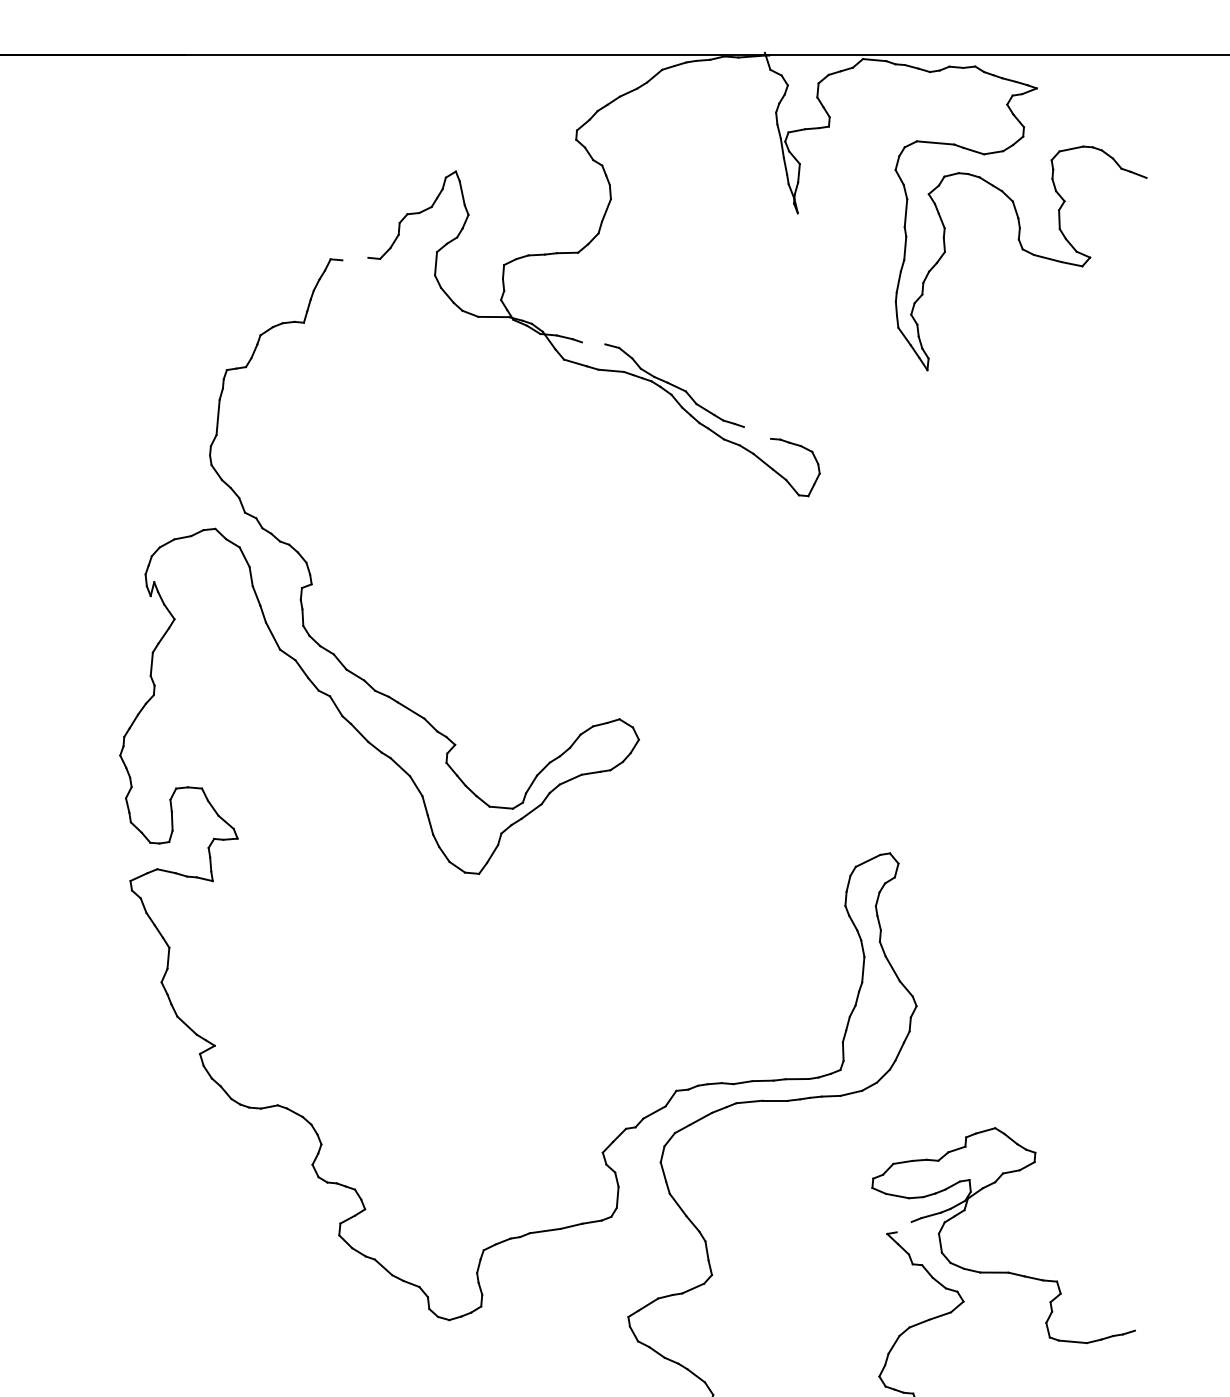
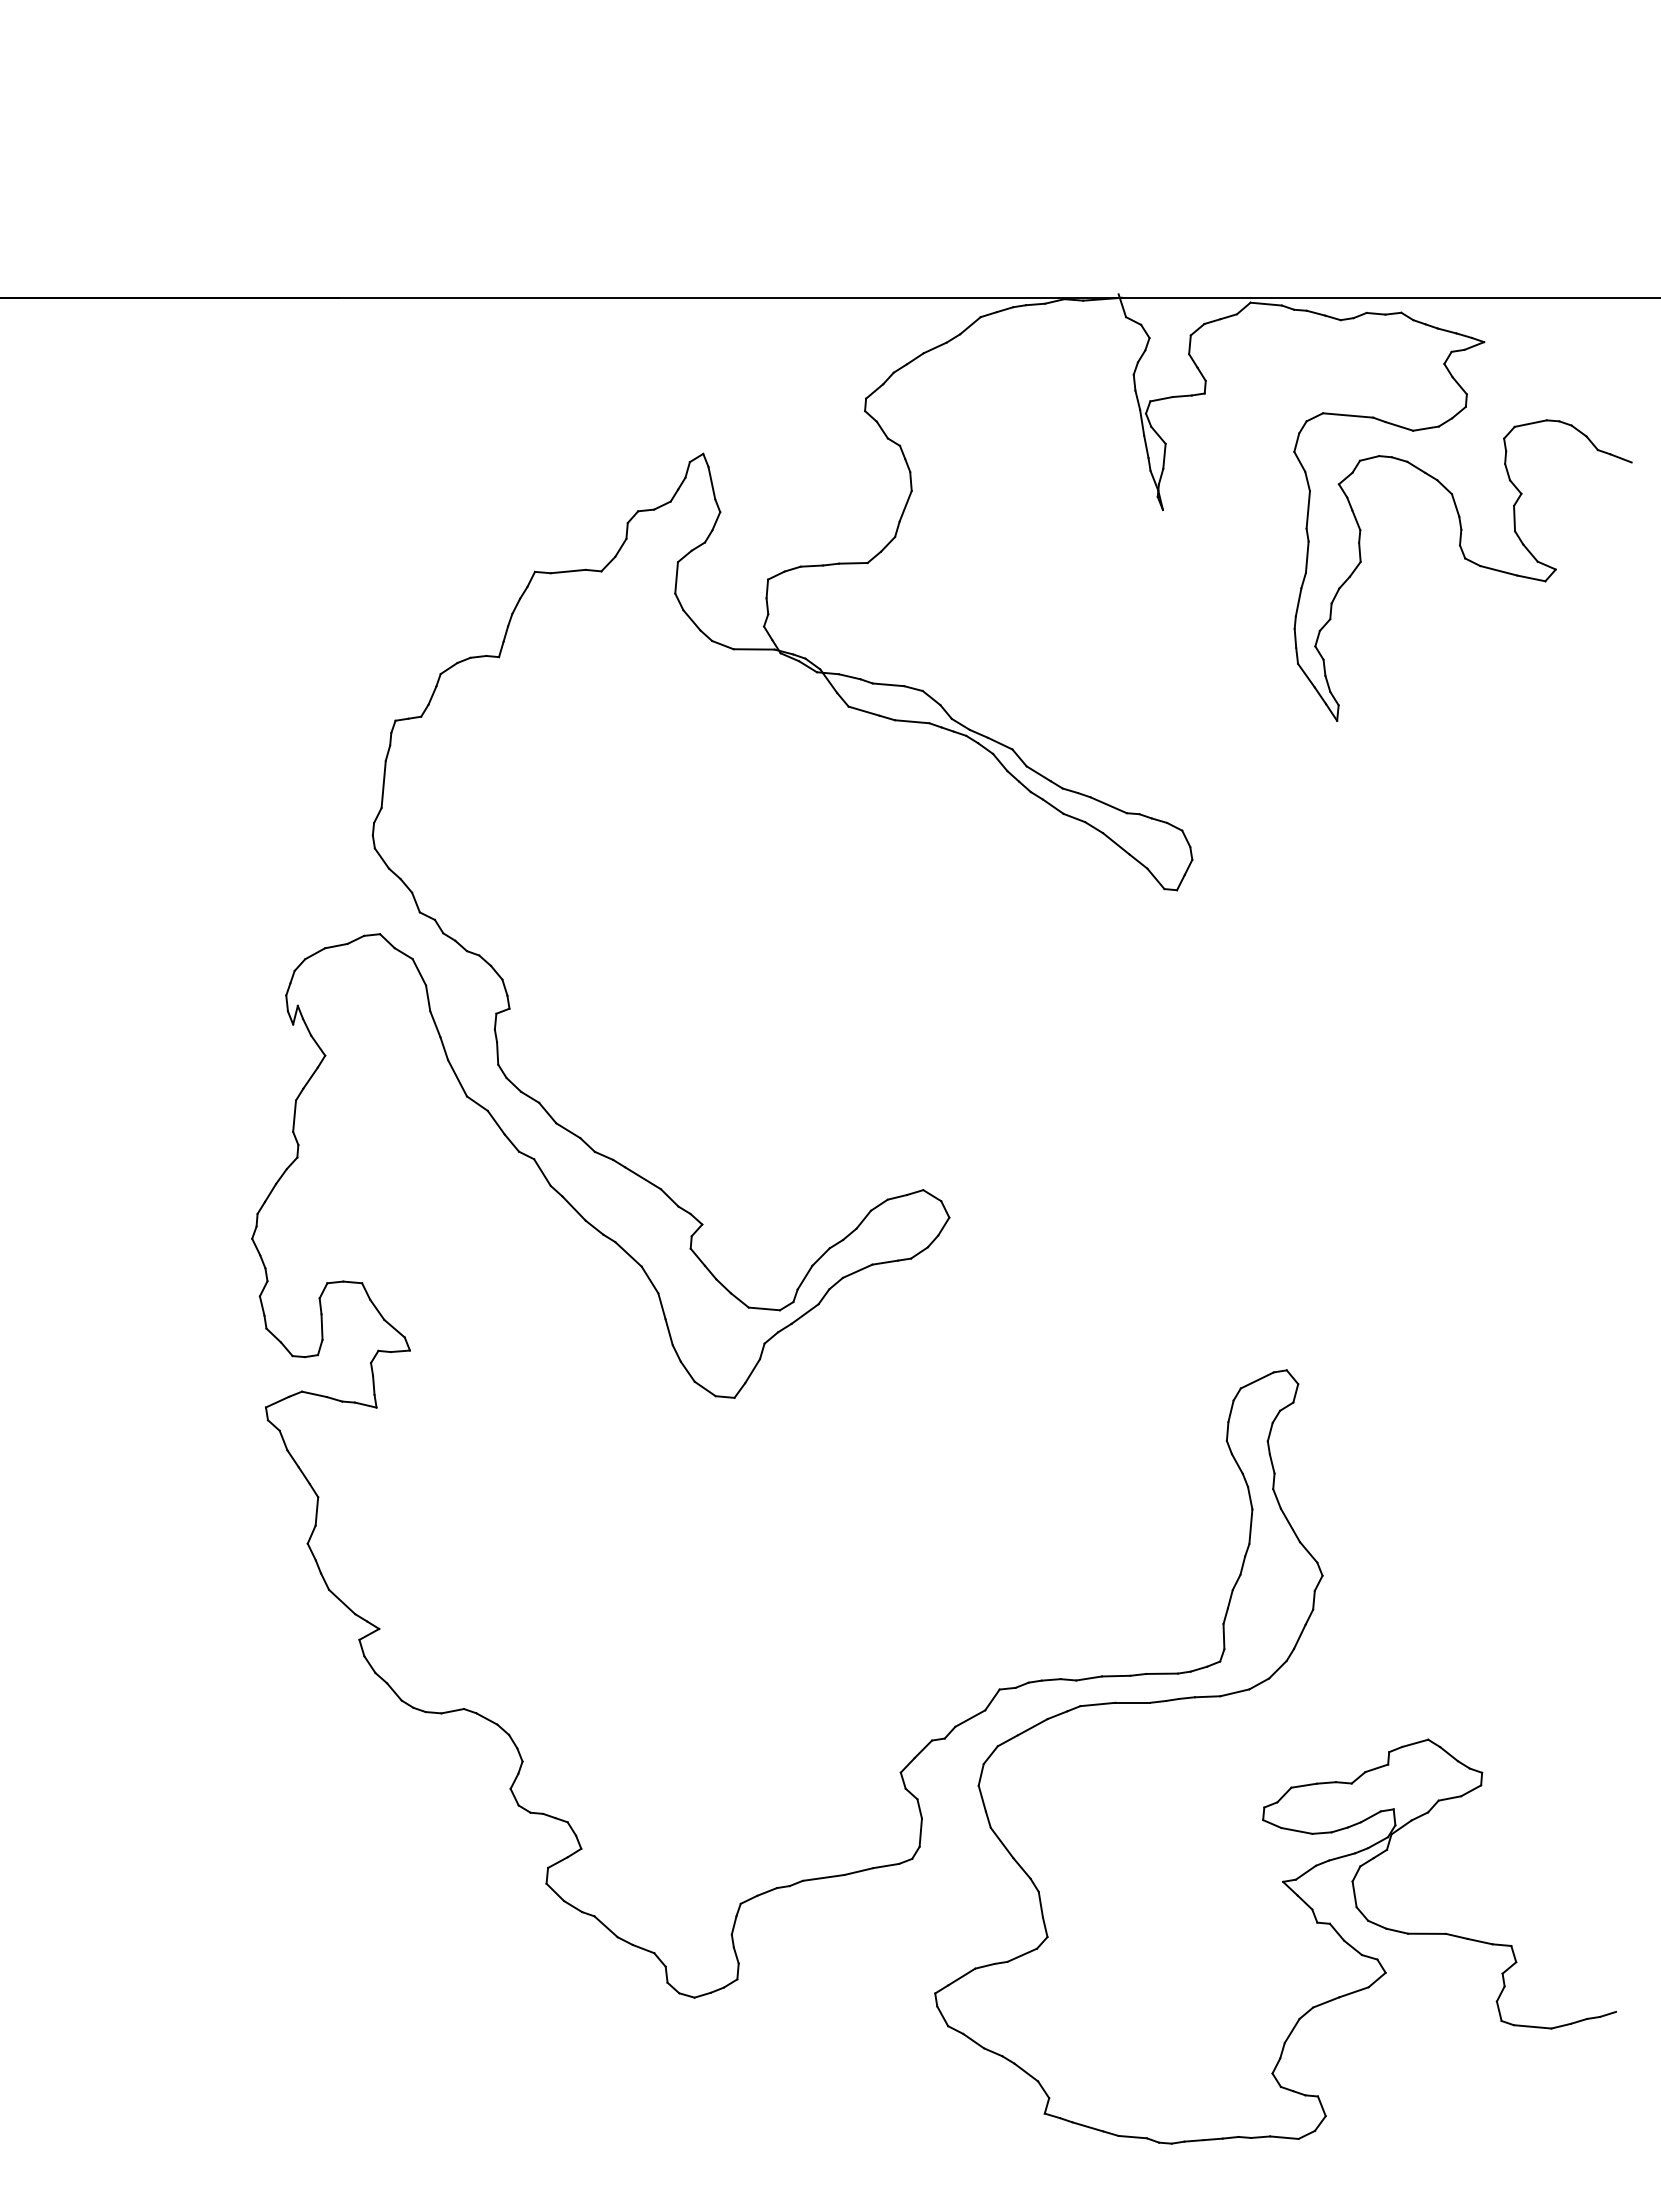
line: (354, 259) -> (567, 571), added
line: (593, 343) -> (888, 684), added
line: (757, 433) -> (1108, 805), added
line: (903, 1226) -> (1305, 1872), added

